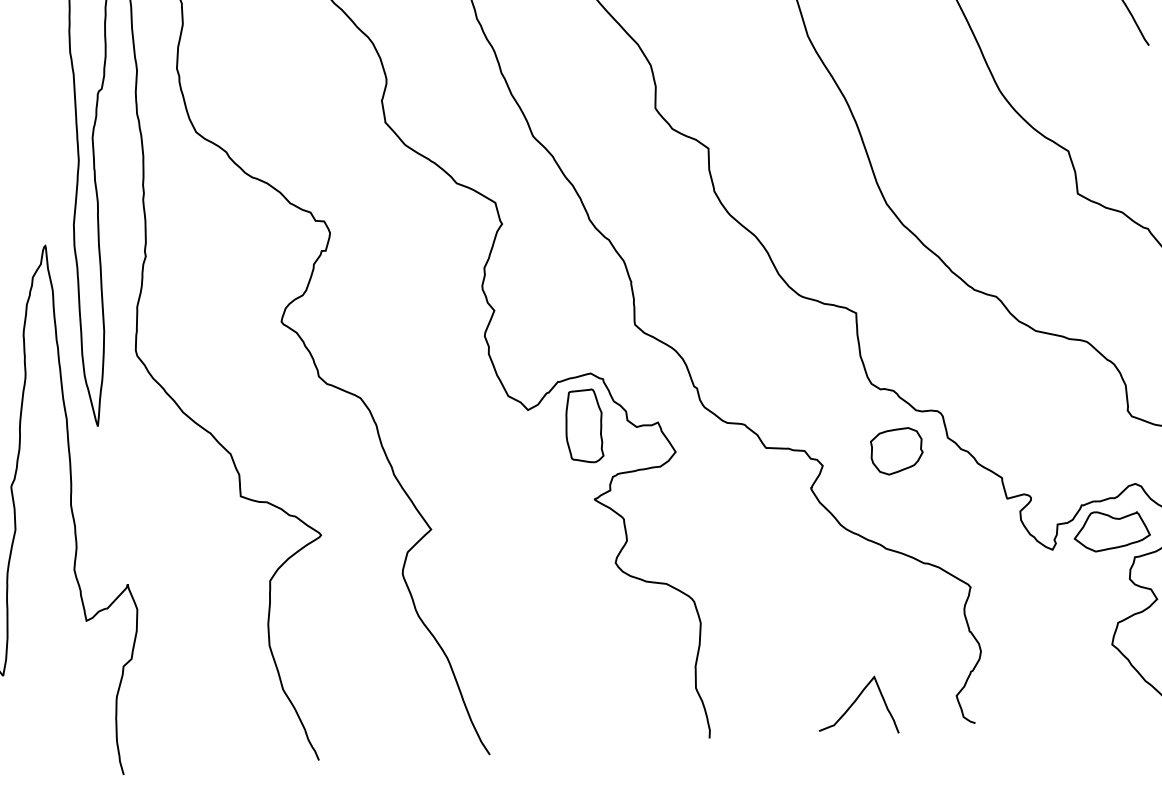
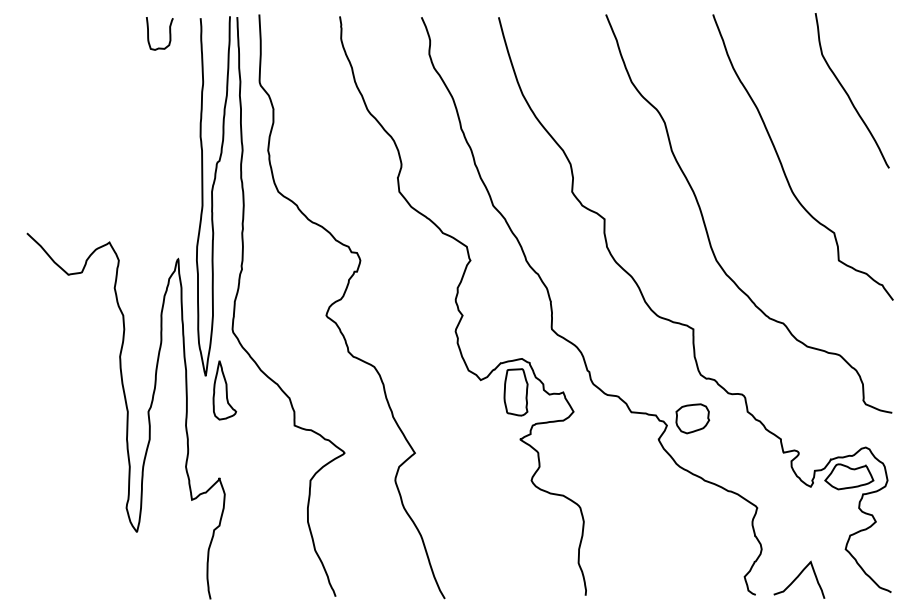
part: (128, 447) -> (224, 390), added
part: (896, 450) -> (692, 418), moved
curve: (856, 702) -> (798, 577), moved

